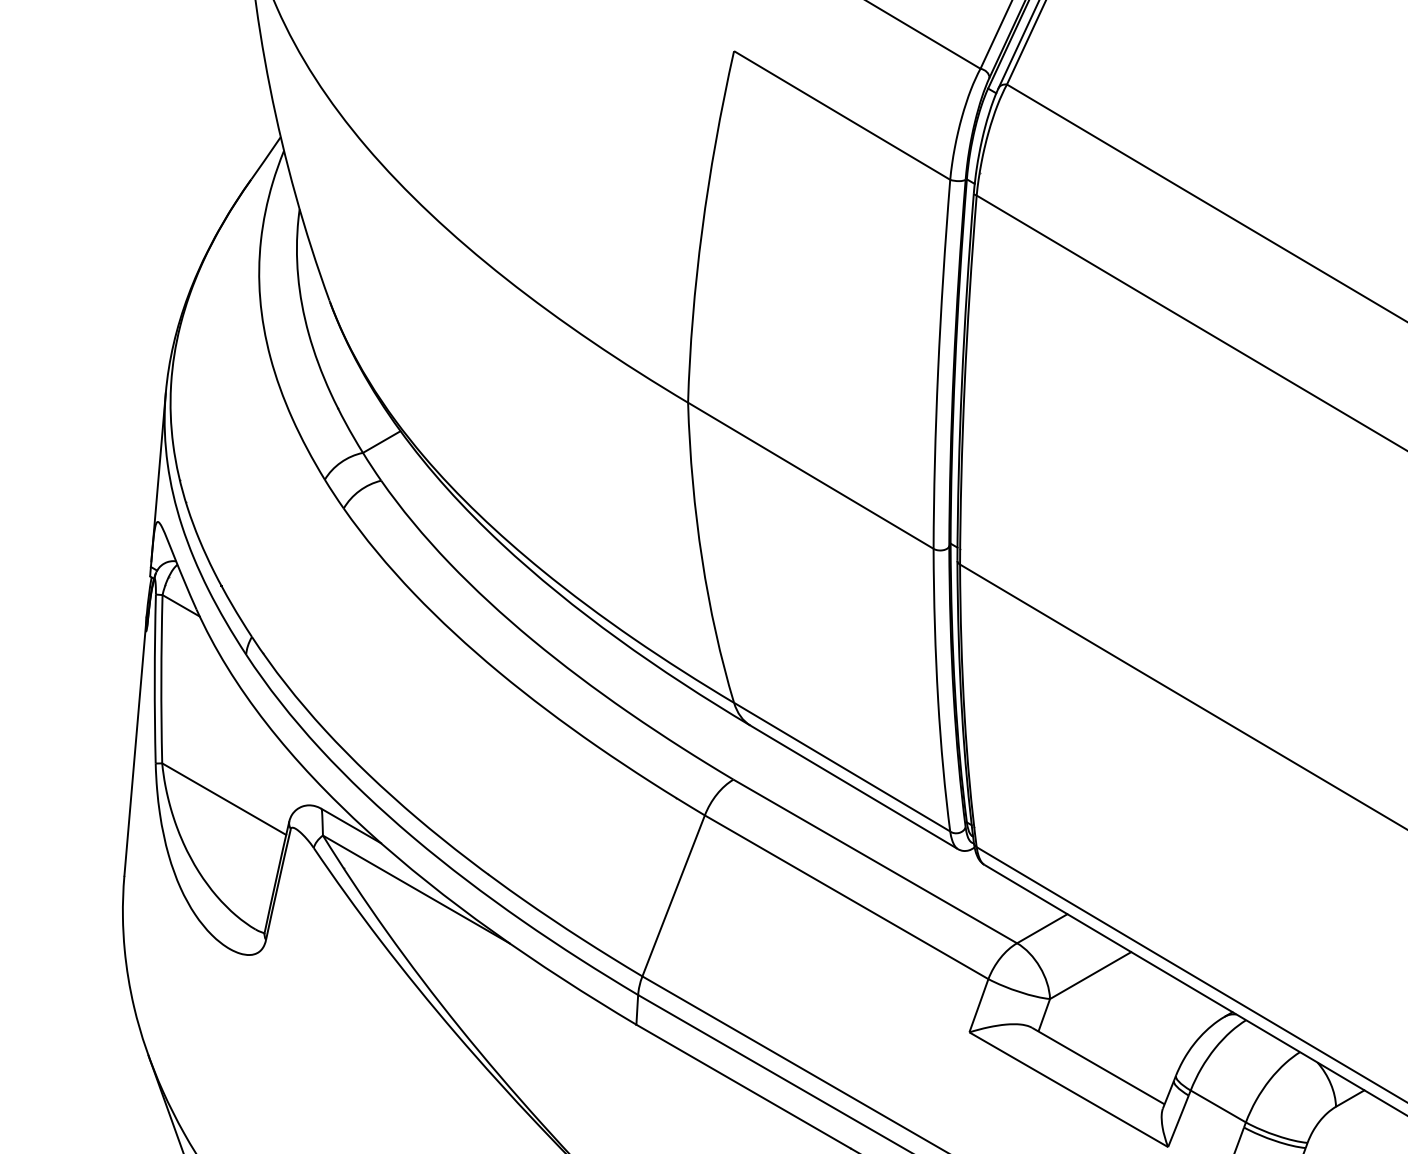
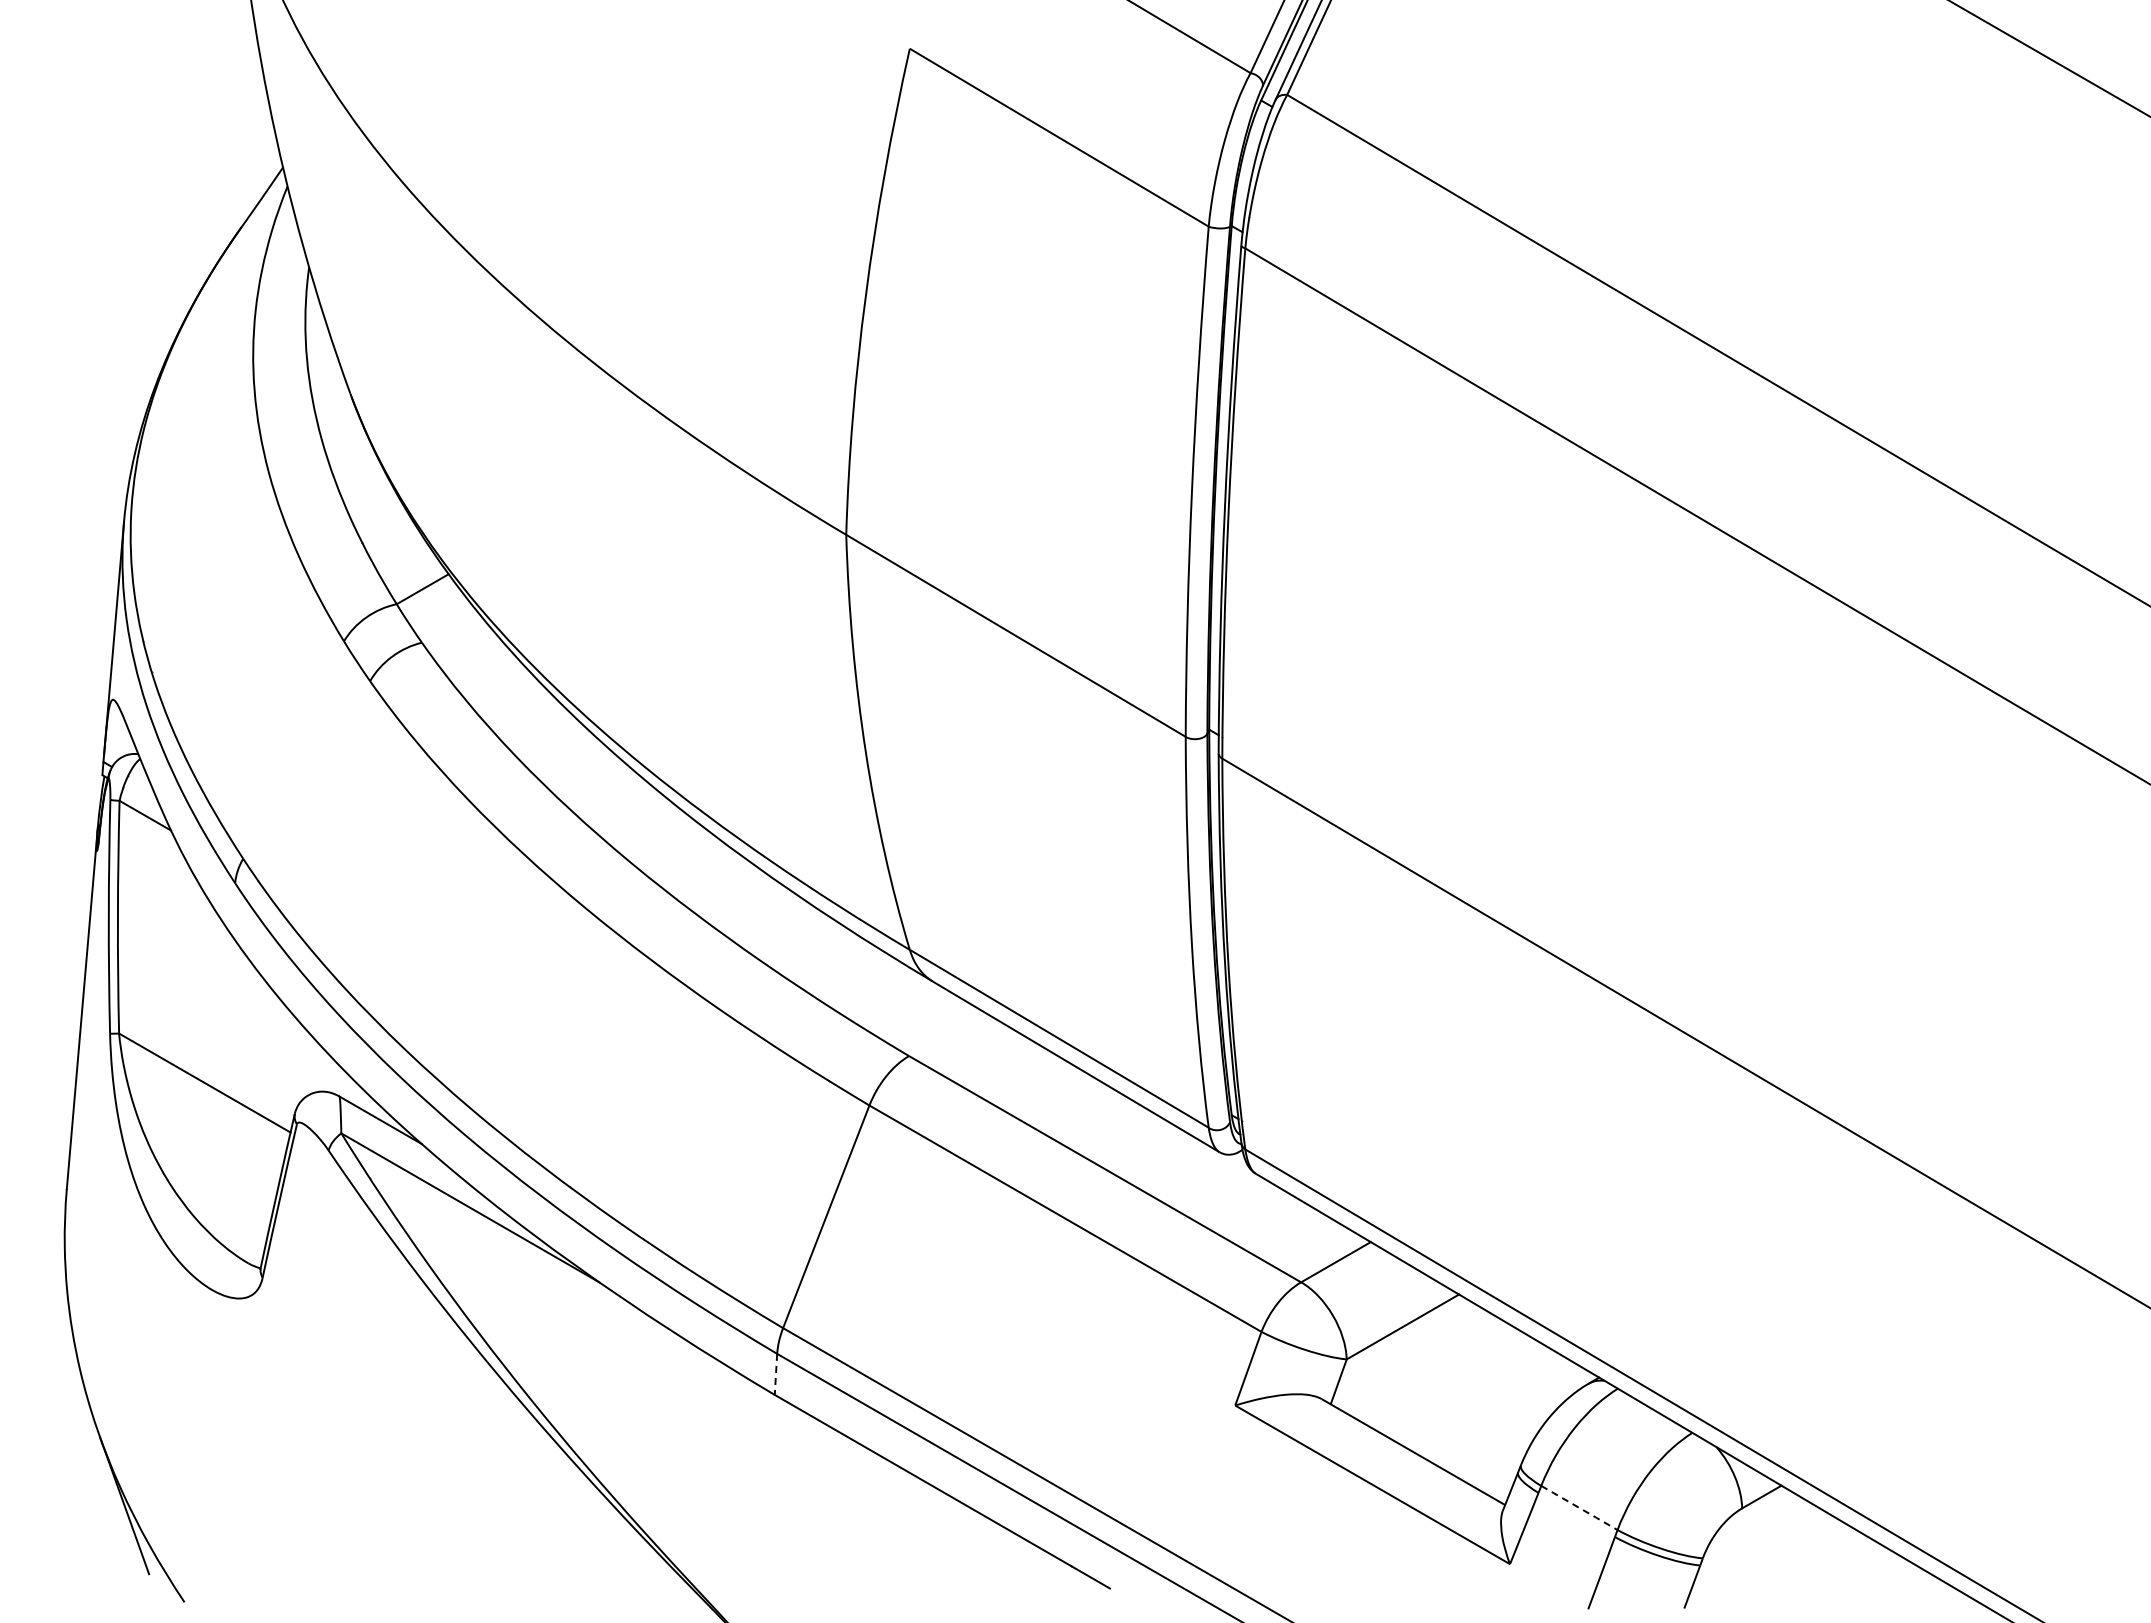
line: (636, 1009) -> (775, 1374), solid -> dashed
line: (1218, 1106) -> (1579, 1508), solid -> dashed

